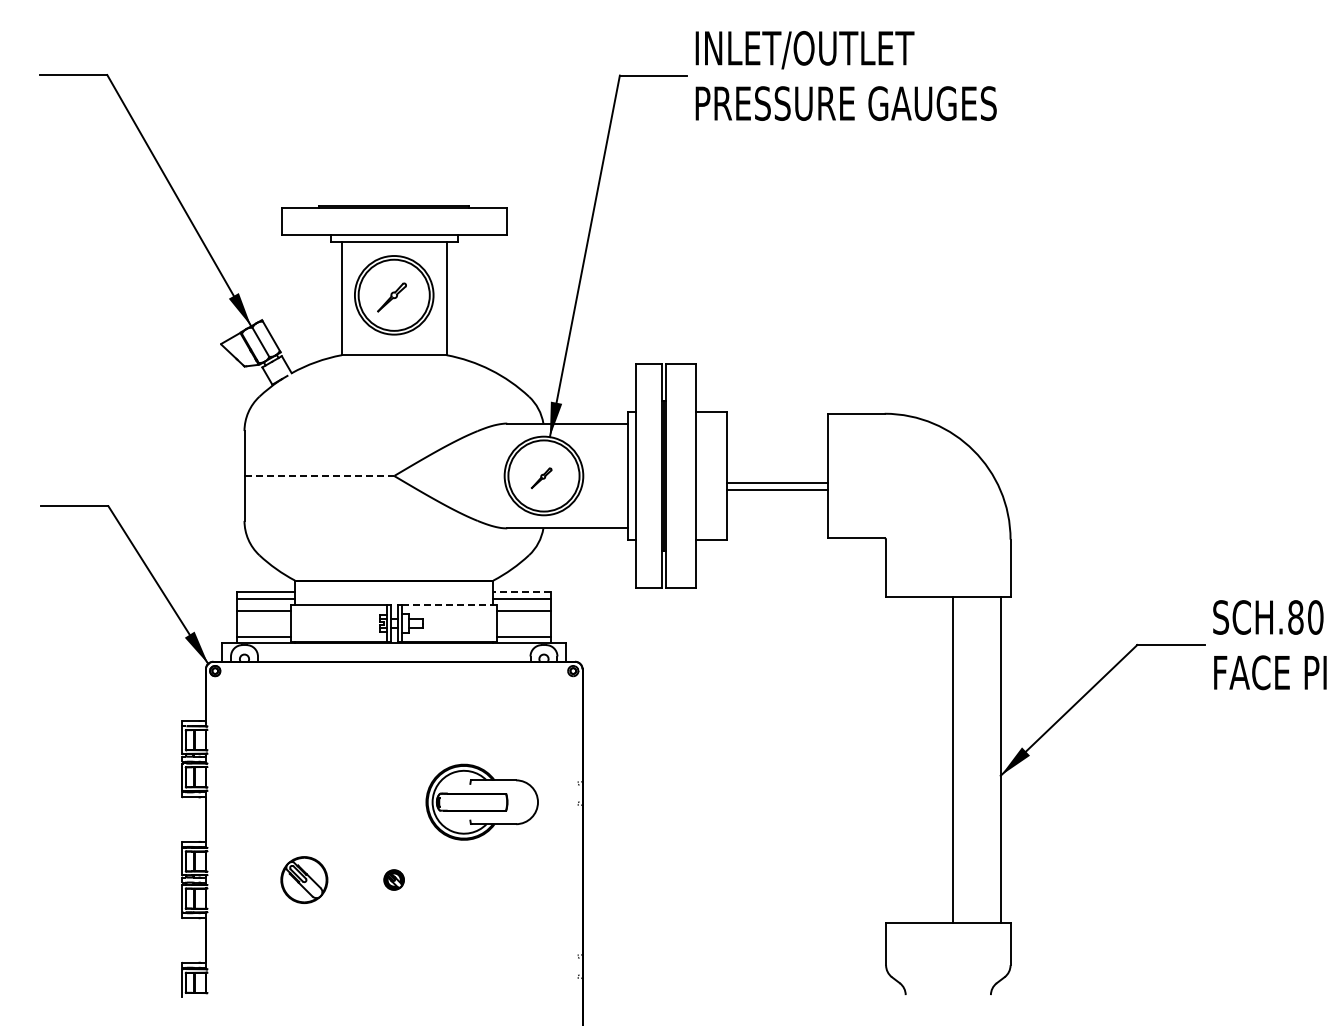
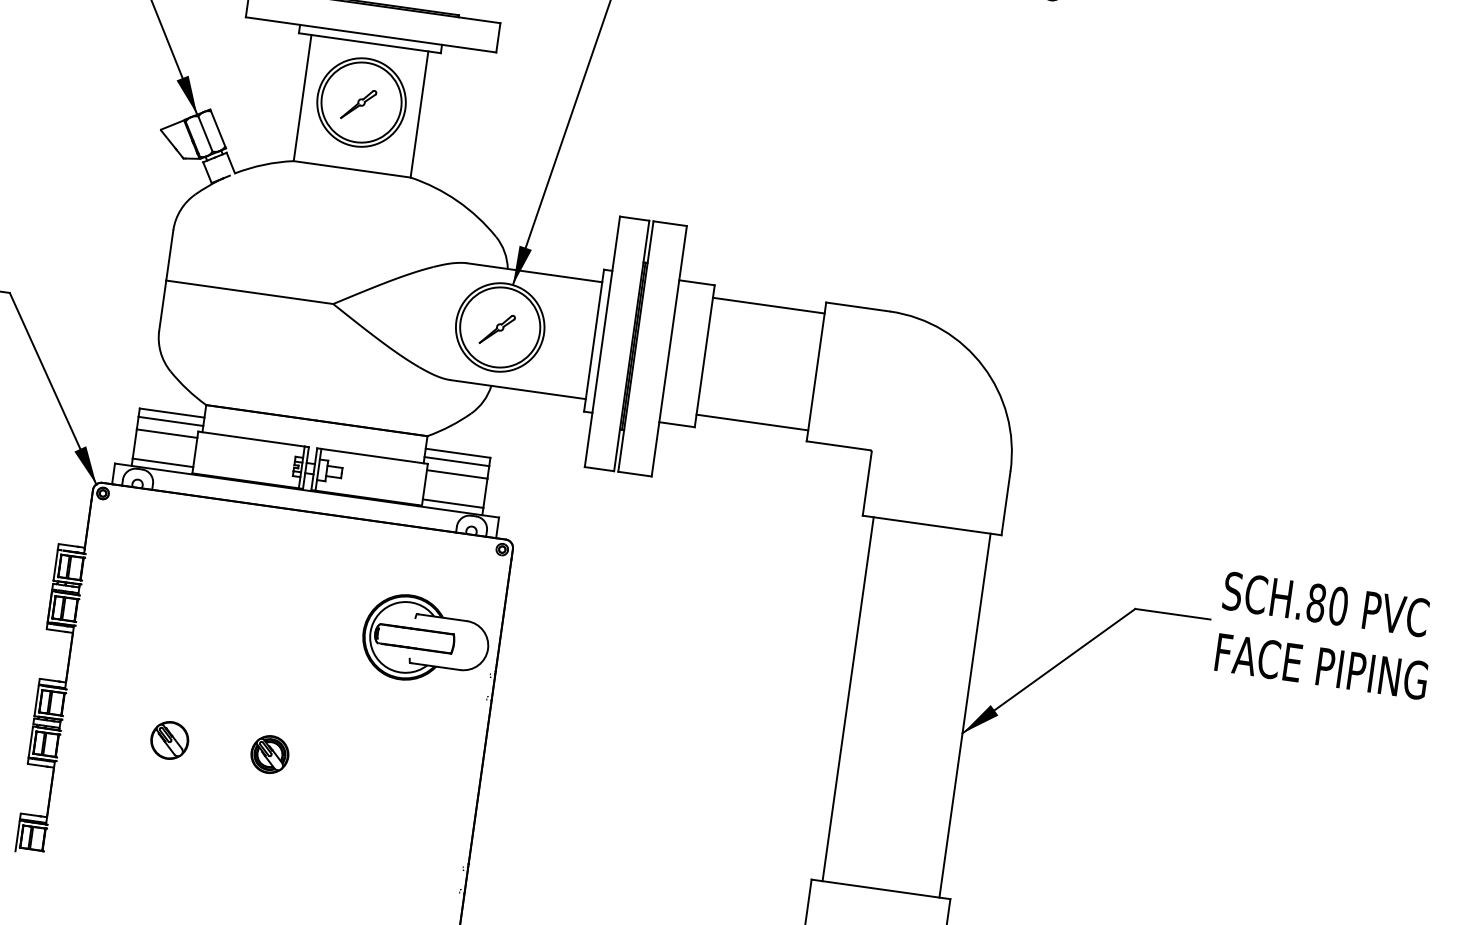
line: (319, 476) -> (249, 292), dashed -> solid
part: (541, 478) -> (497, 329), size x1.43
line: (777, 482) -> (768, 305), moved
line: (777, 490) -> (752, 422), moved
line: (521, 591) -> (457, 452), dashed -> solid
line: (449, 604) -> (374, 455), dashed -> solid
line: (952, 759) -> (847, 698), moved
part: (481, 801) -> (425, 639), moved
part: (304, 879) -> (169, 739), size x0.71
part: (393, 879) -> (269, 753), size x1.67

